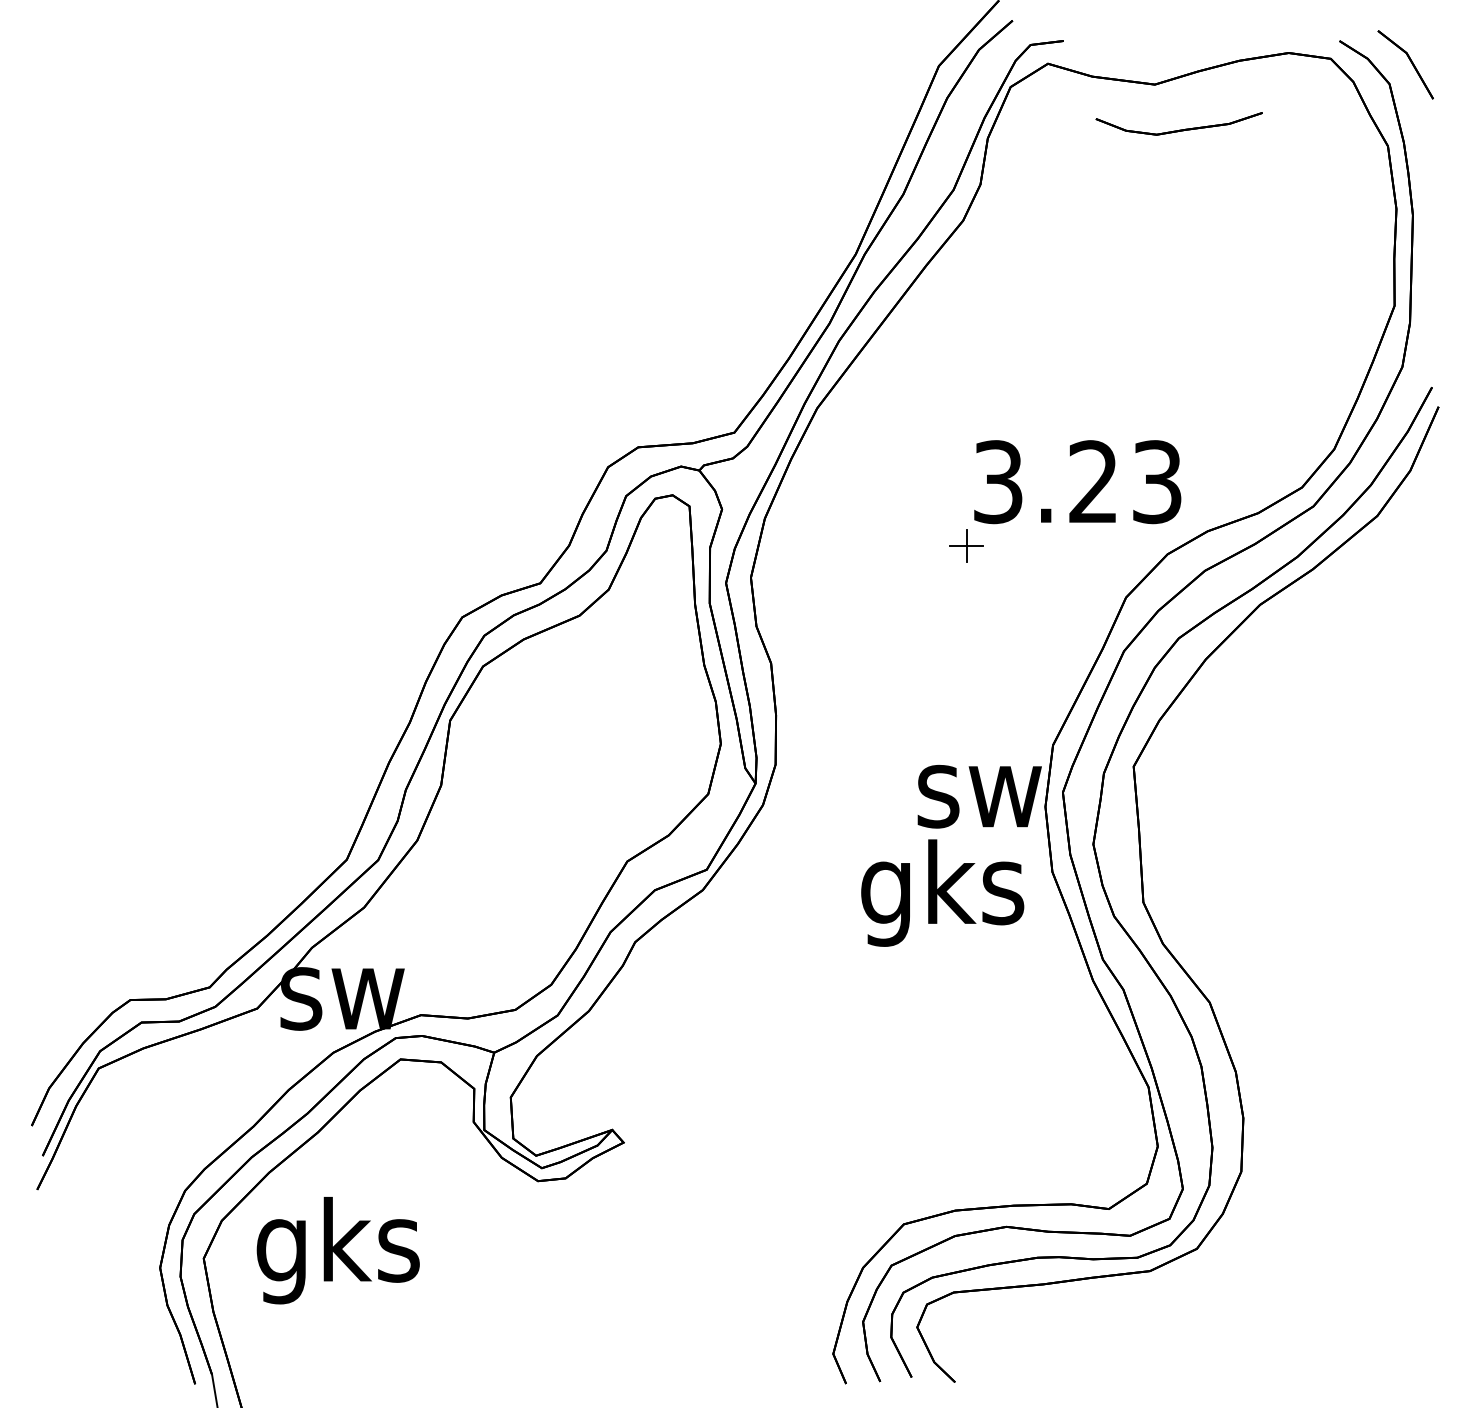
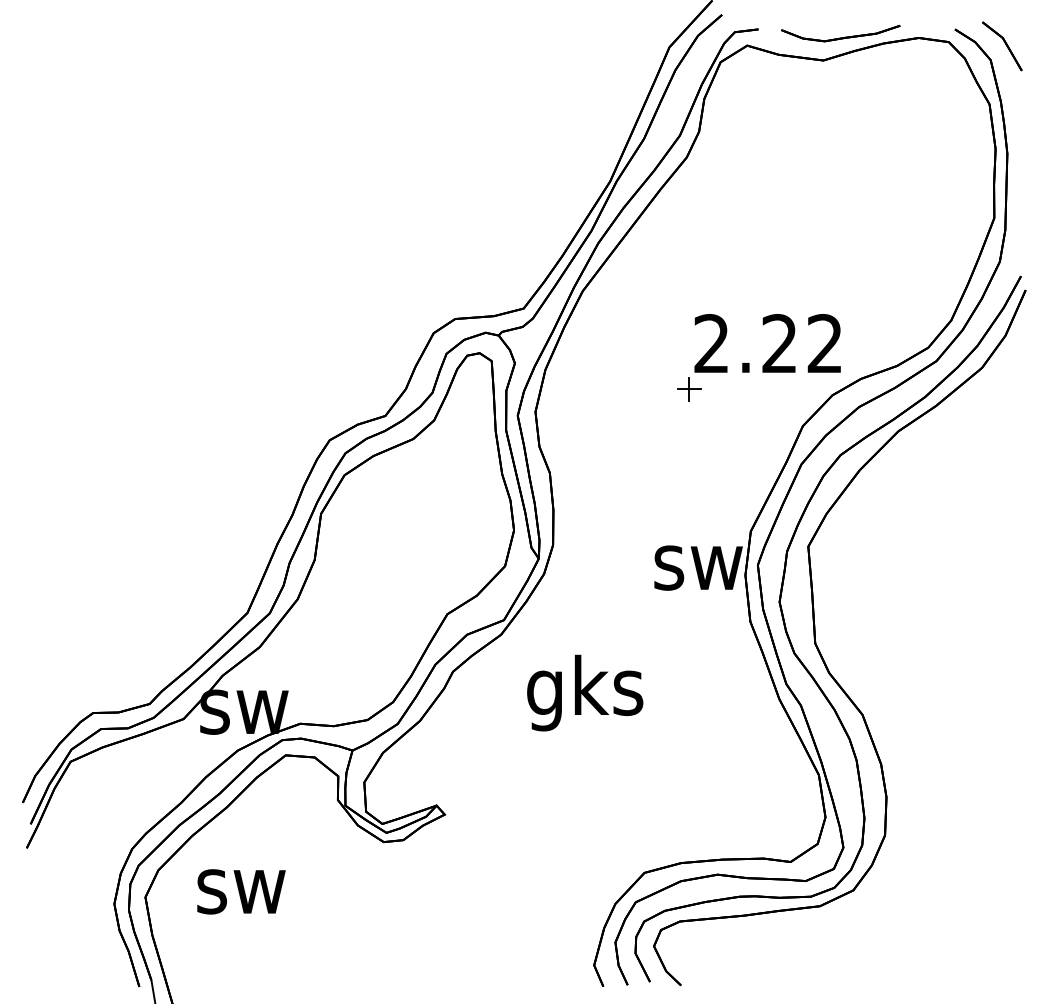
part: (1179, 129) -> (840, 37), moved
text: (1077, 482) -> (768, 344), 3.23 -> 2.22
text: (942, 892) -> (585, 692), moved
text: (337, 1250) -> (240, 891), gks -> sw

